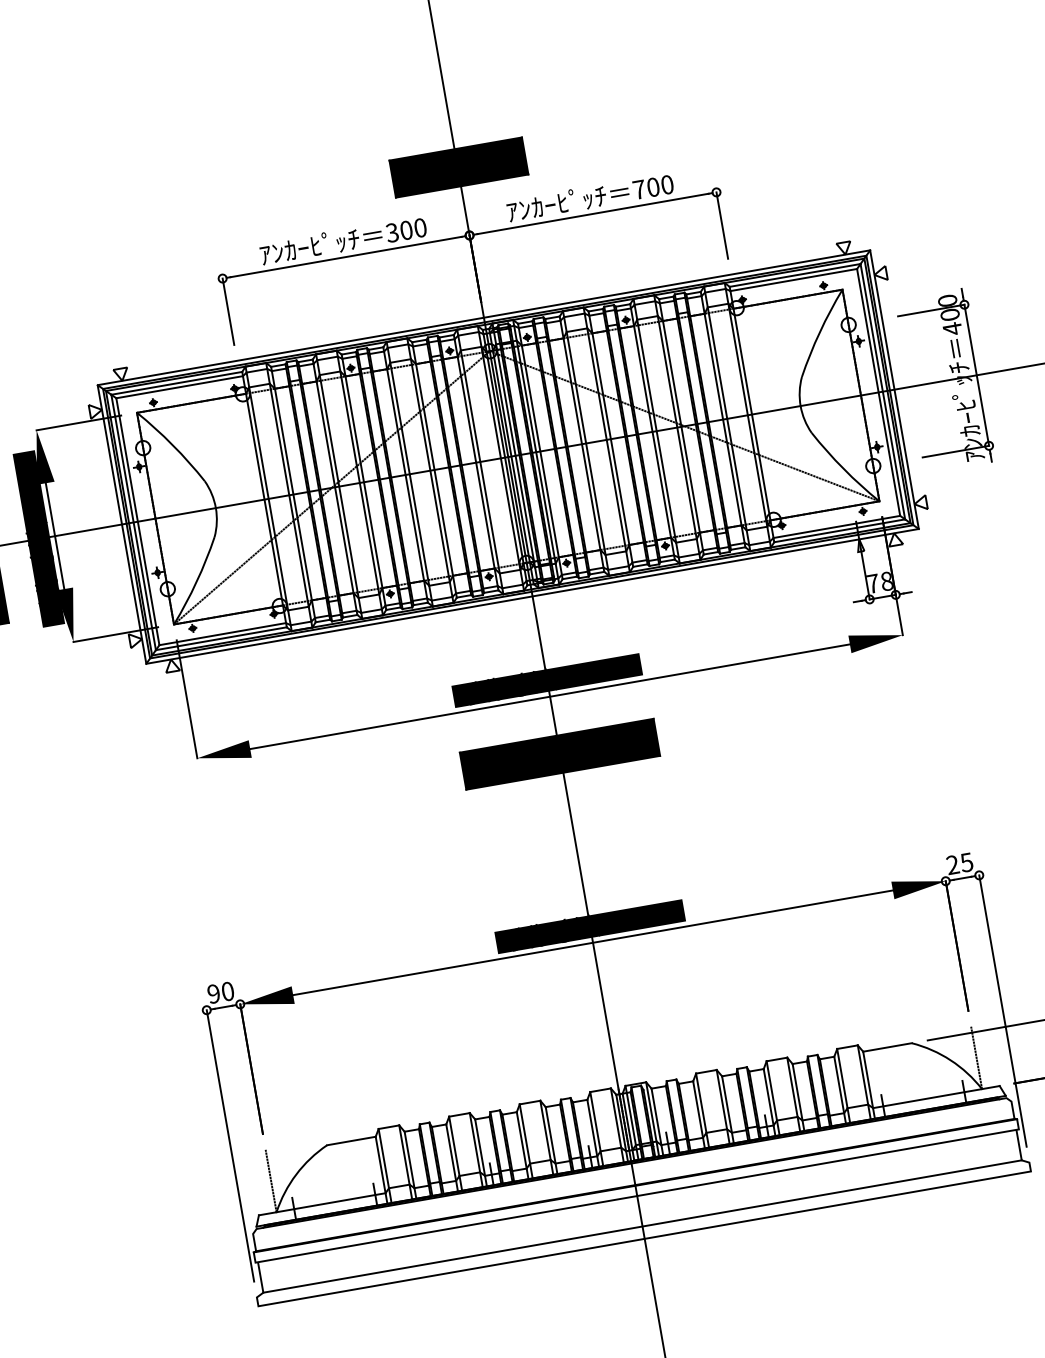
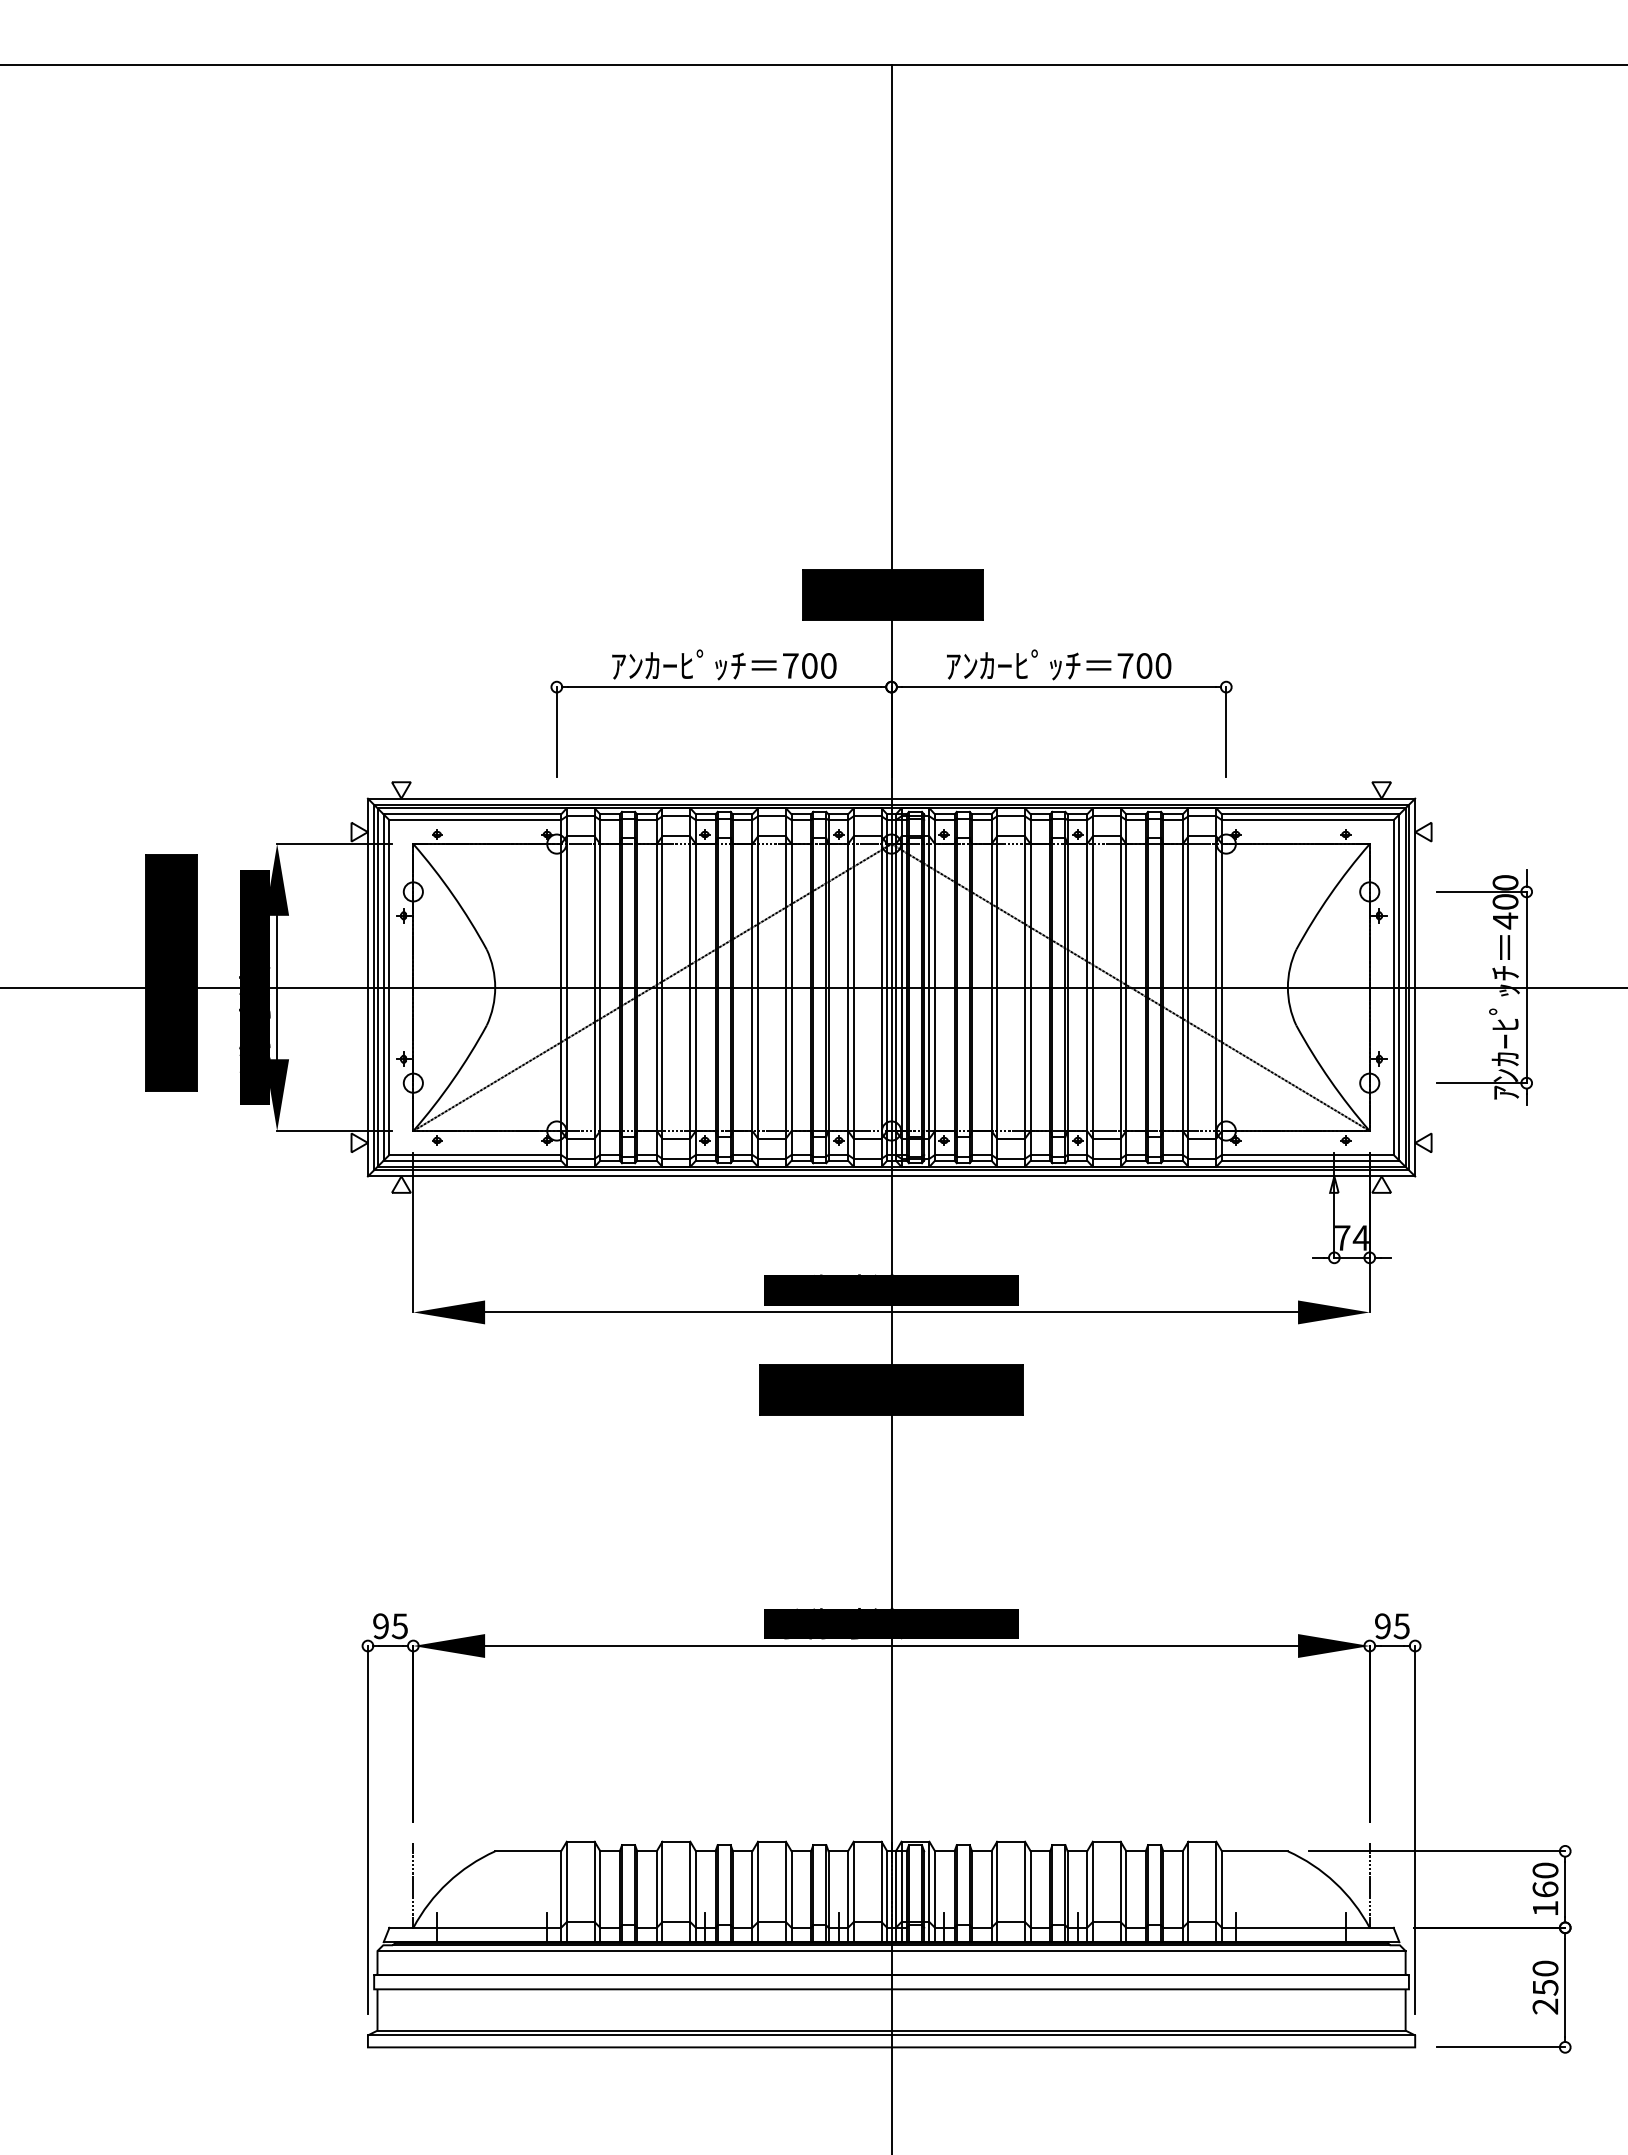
text: (392, 232) -> (790, 665), 300 -> 700
text: (886, 581) -> (1360, 1237), 78 -> 74
text: (952, 865) -> (1382, 1626), 25 -> 95
text: (227, 991) -> (399, 1626), 90 -> 95
line: (632, 1168) -> (891, 1951), added
line: (643, 1230) -> (891, 2035), added

